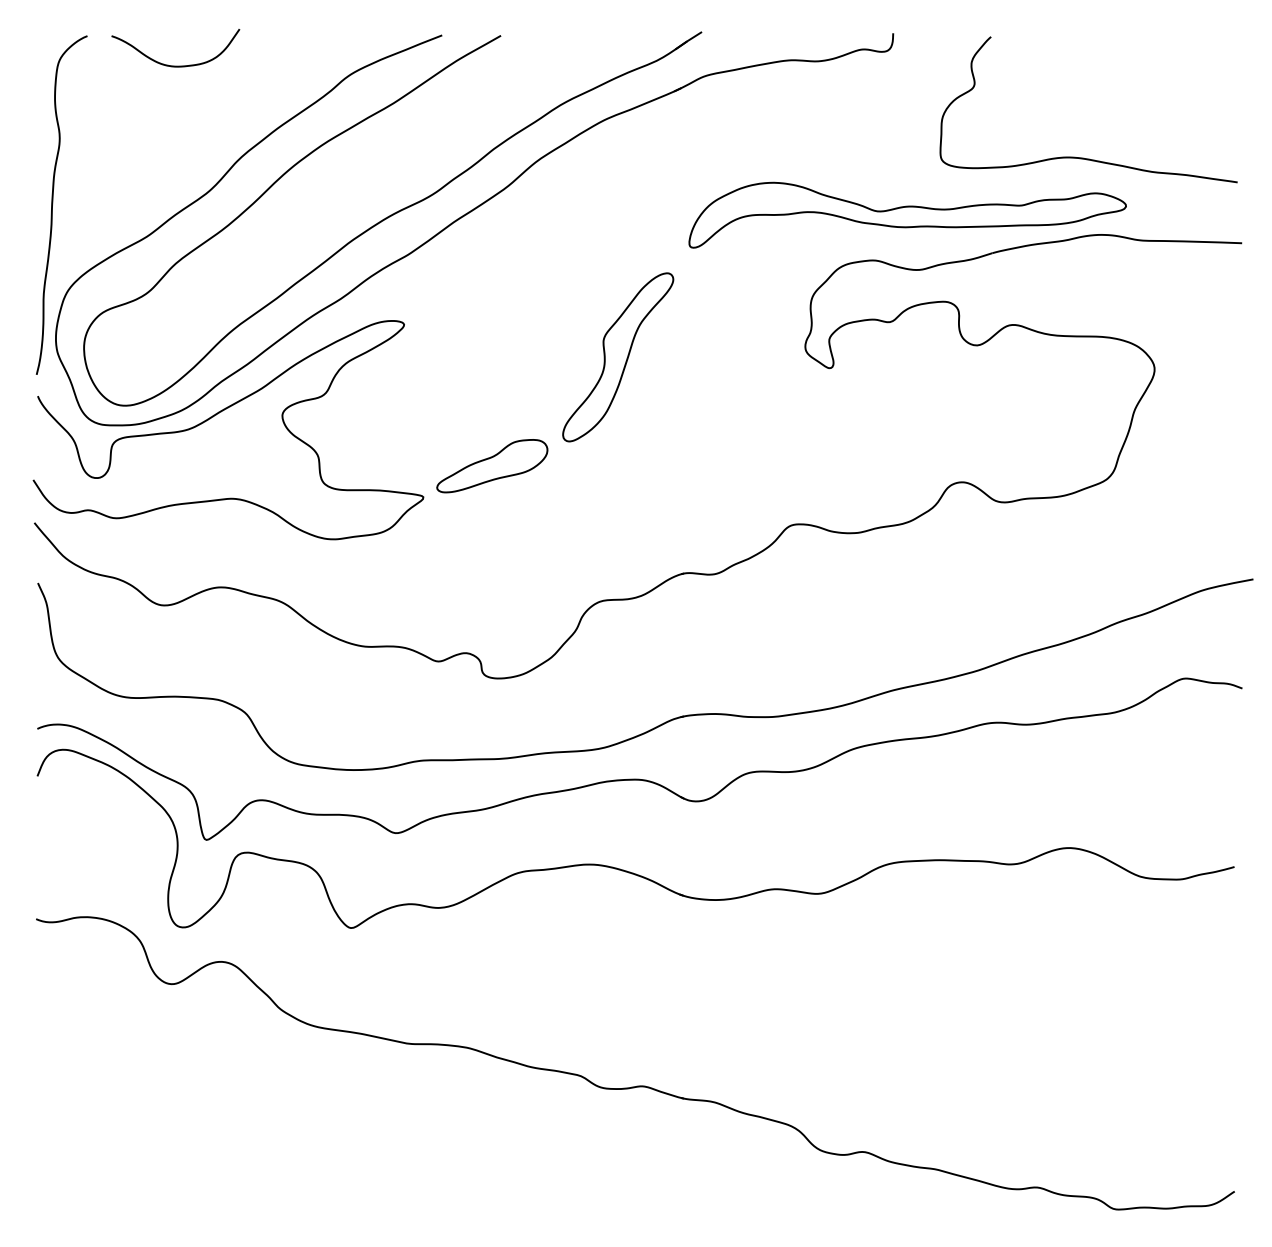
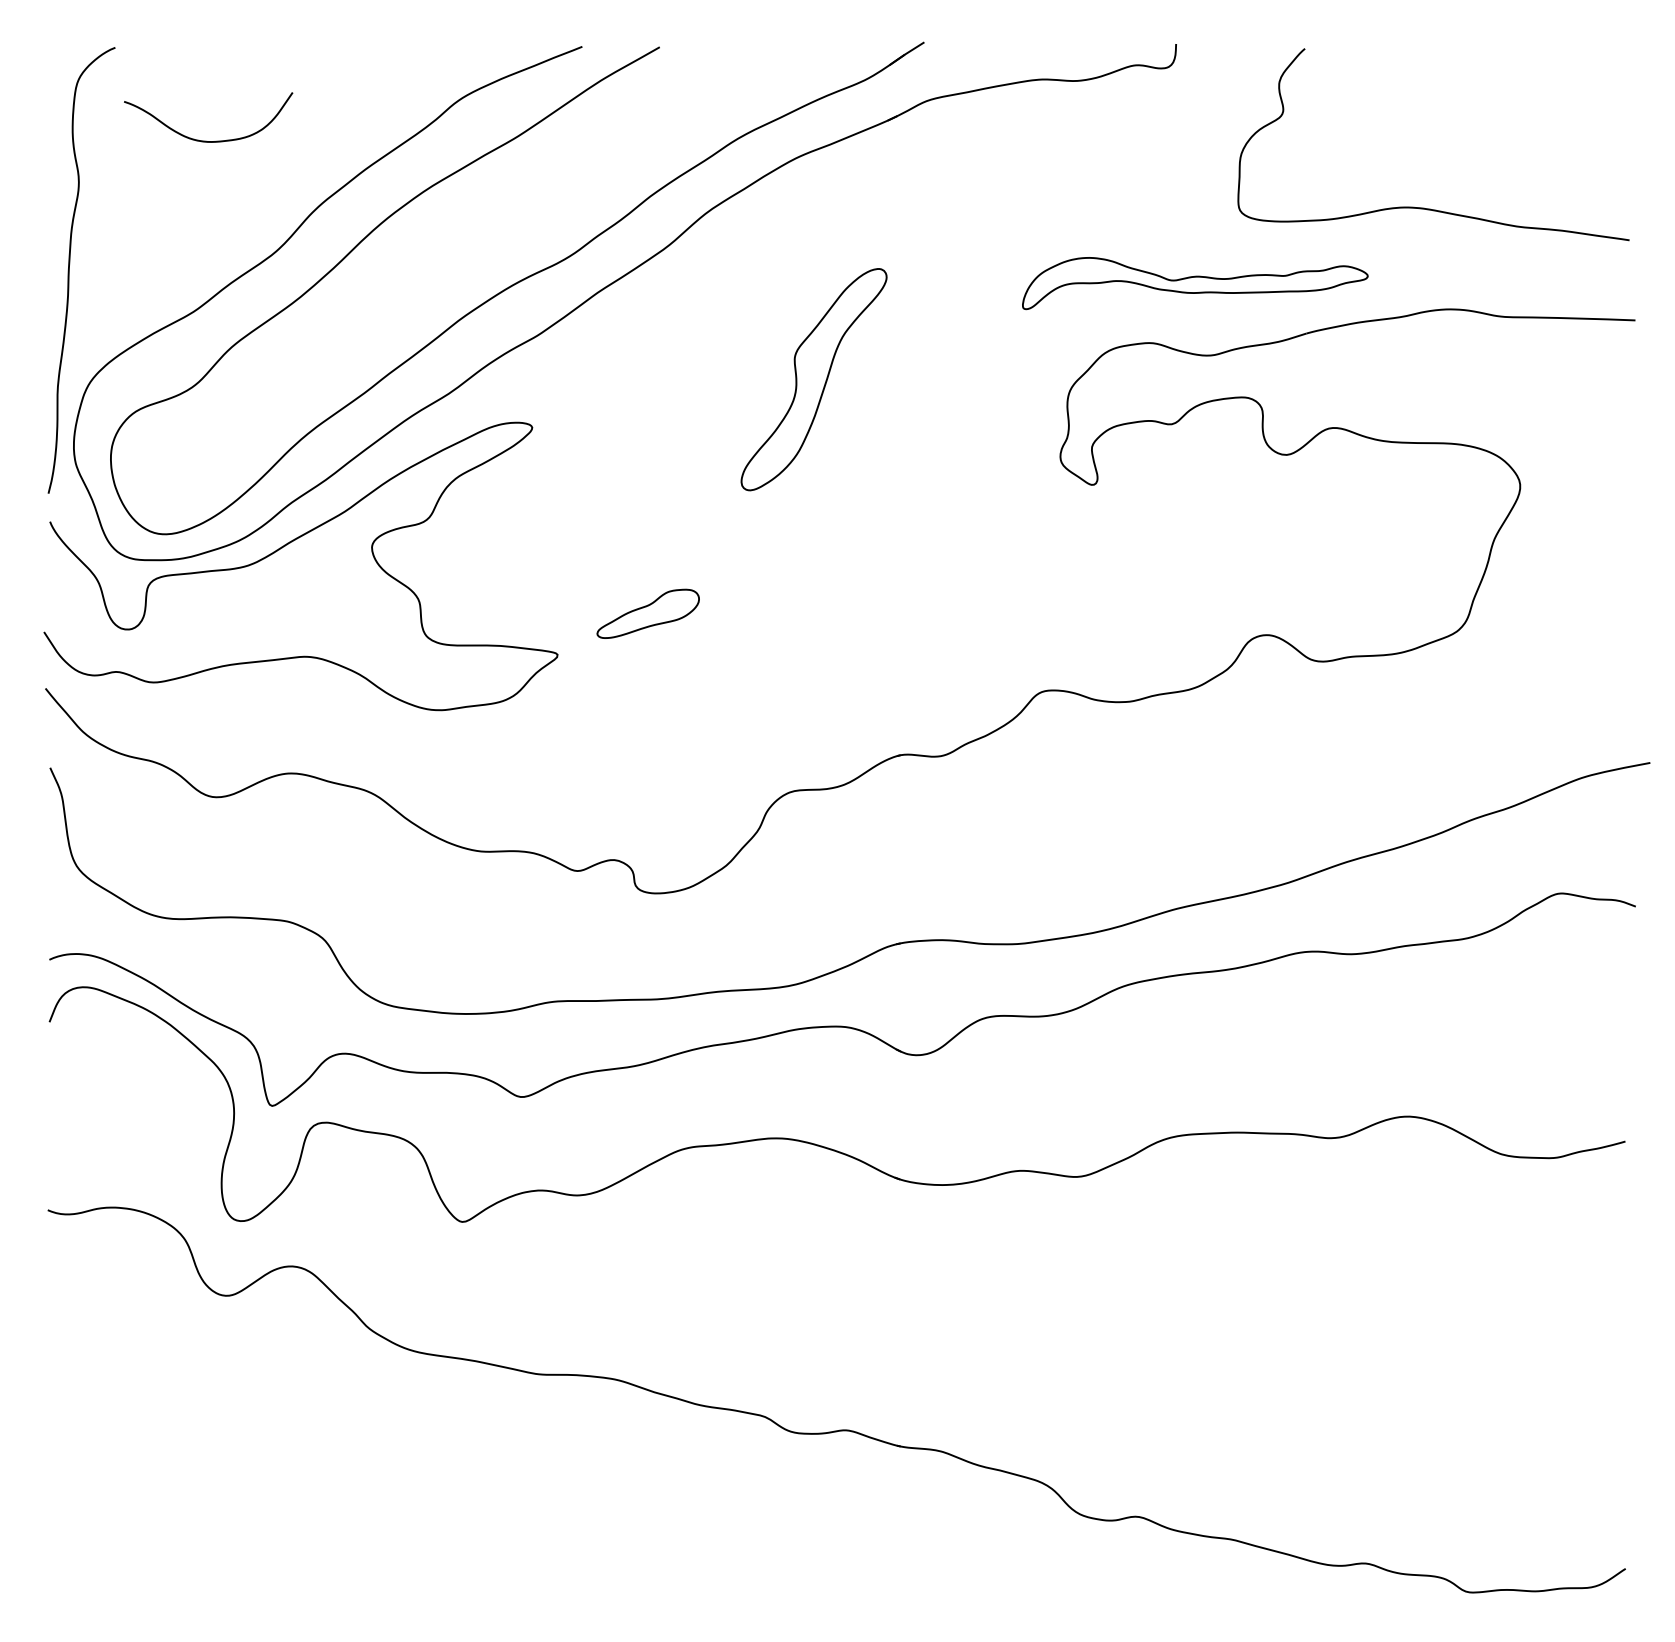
curve: (174, 65) -> (206, 140), moved
part: (907, 215) -> (1195, 283), size x0.6
part: (617, 357) -> (813, 379), moved
part: (491, 465) -> (647, 613), size x0.7

